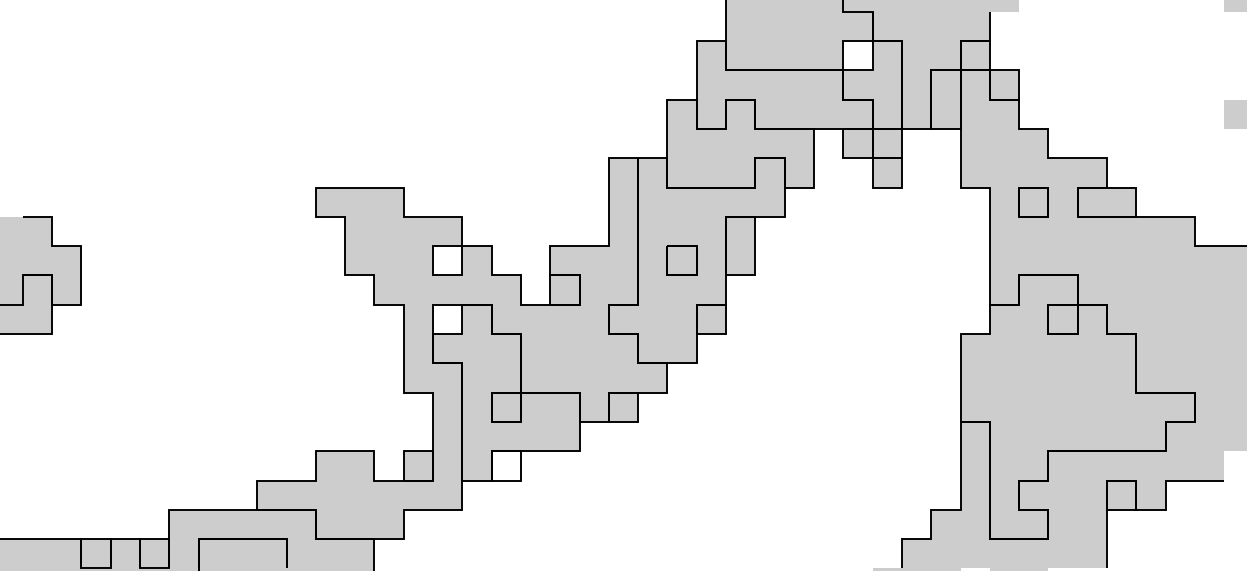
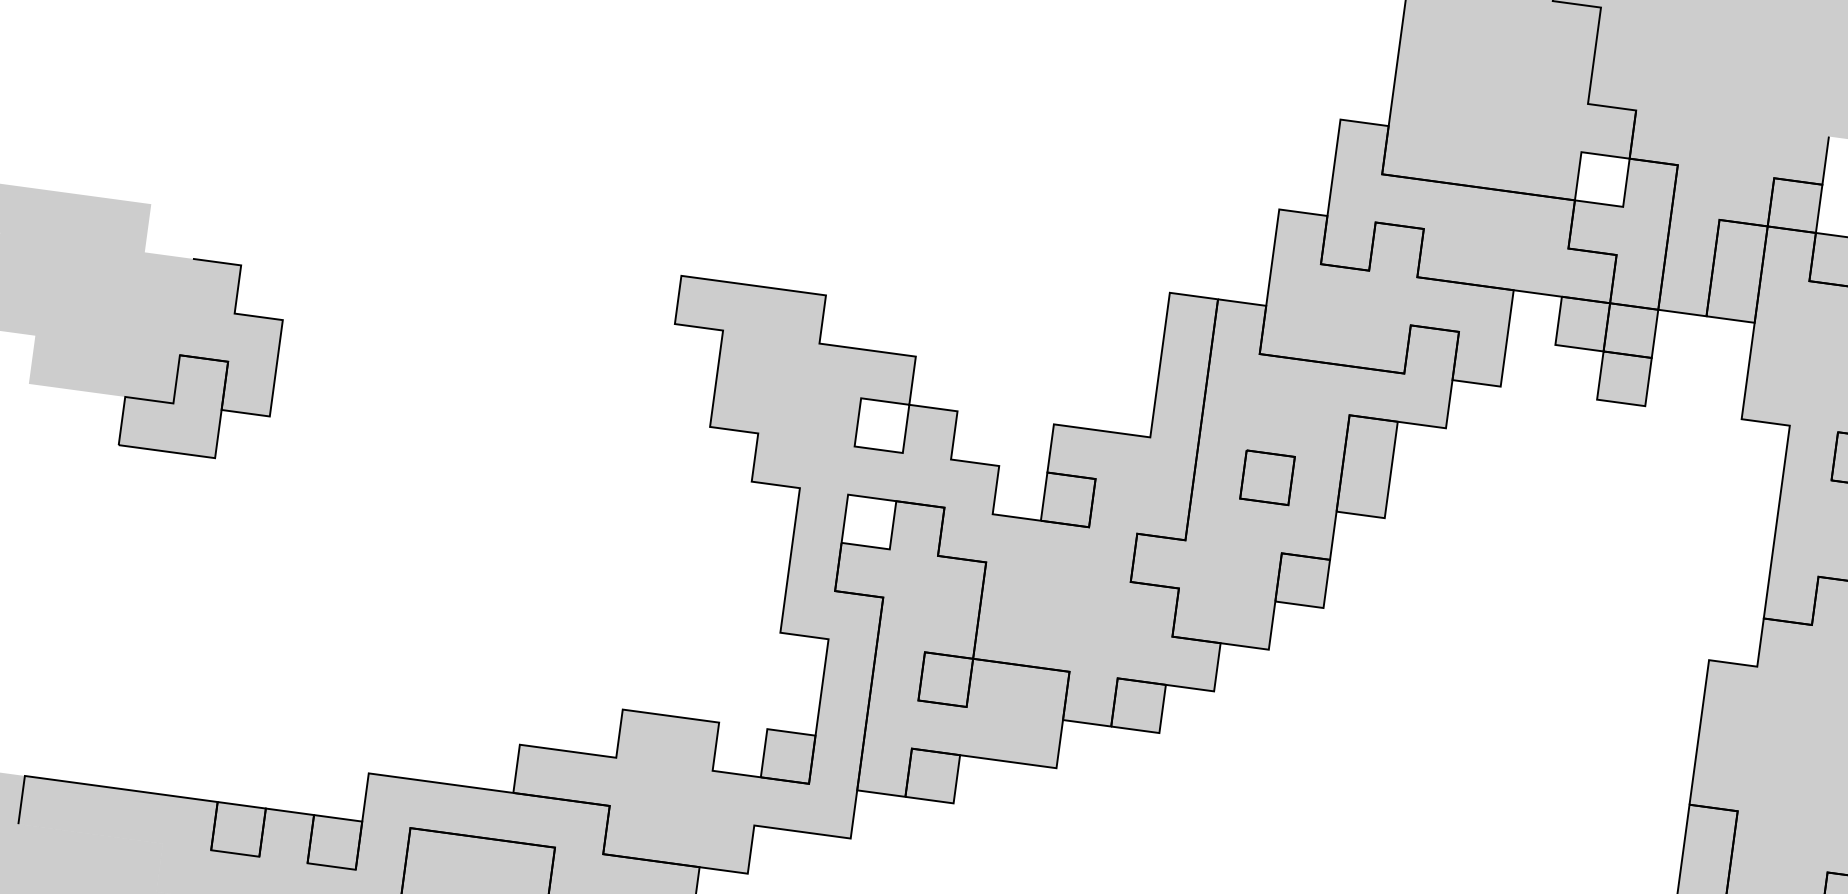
fill: (505, 465) -> (931, 775), added

